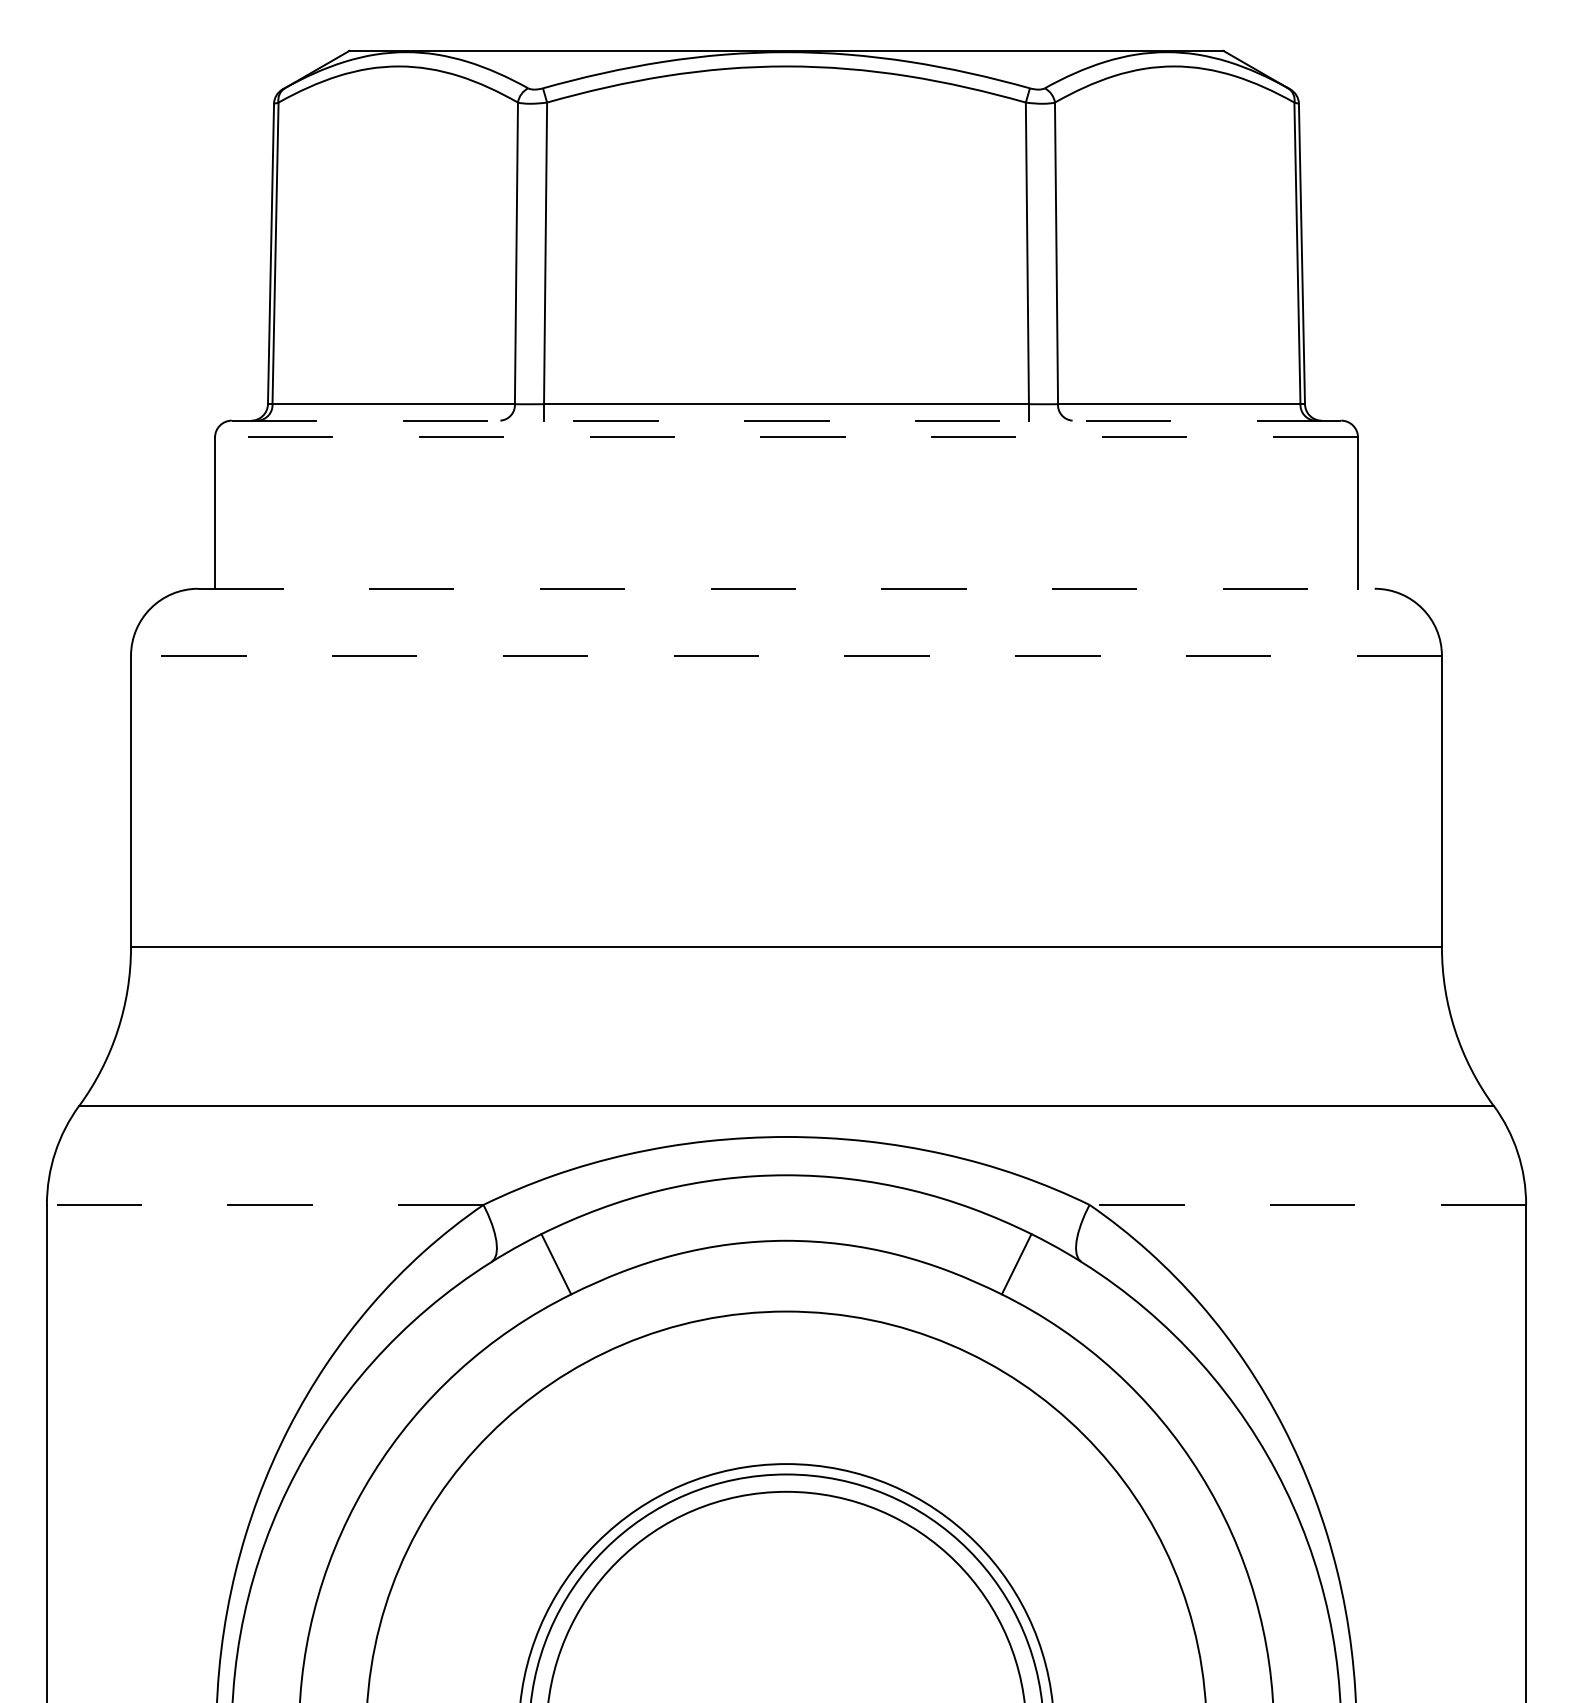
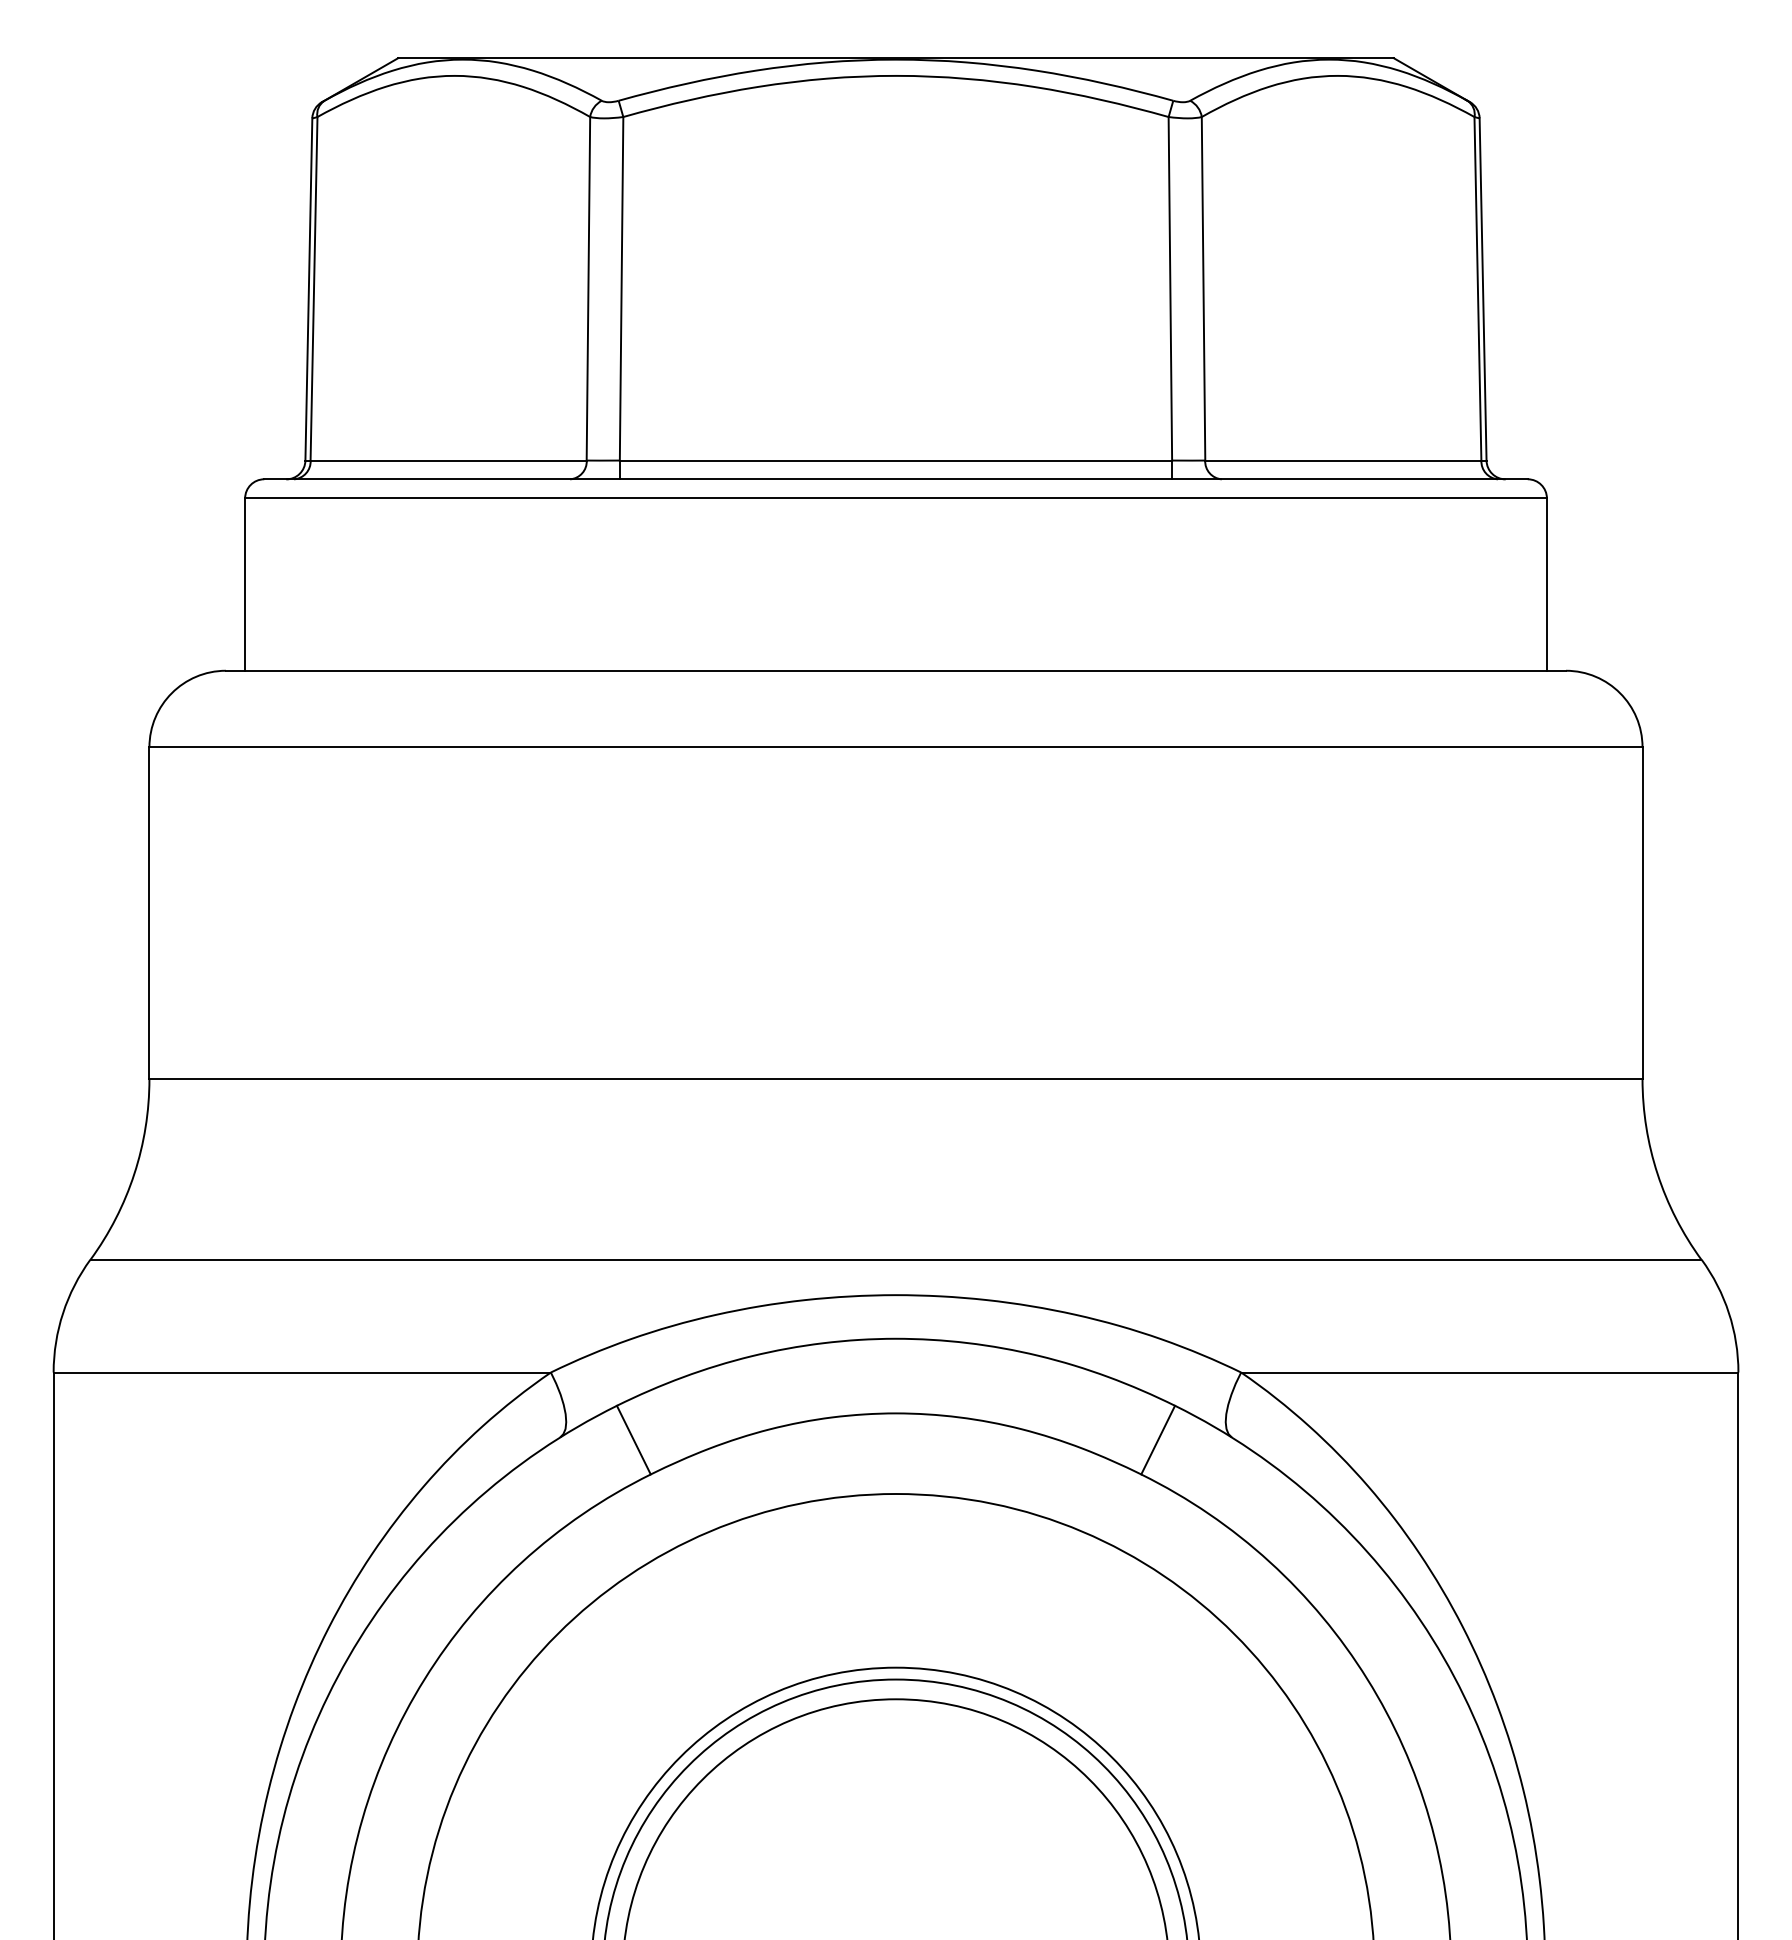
line: (786, 420) -> (896, 479), dashed -> solid
line: (786, 437) -> (896, 498), dashed -> solid
line: (786, 588) -> (896, 670), dashed -> solid
line: (786, 656) -> (895, 747), dashed -> solid
line: (265, 1204) -> (302, 1372), dashed -> solid
line: (1307, 1204) -> (1489, 1372), dashed -> solid

